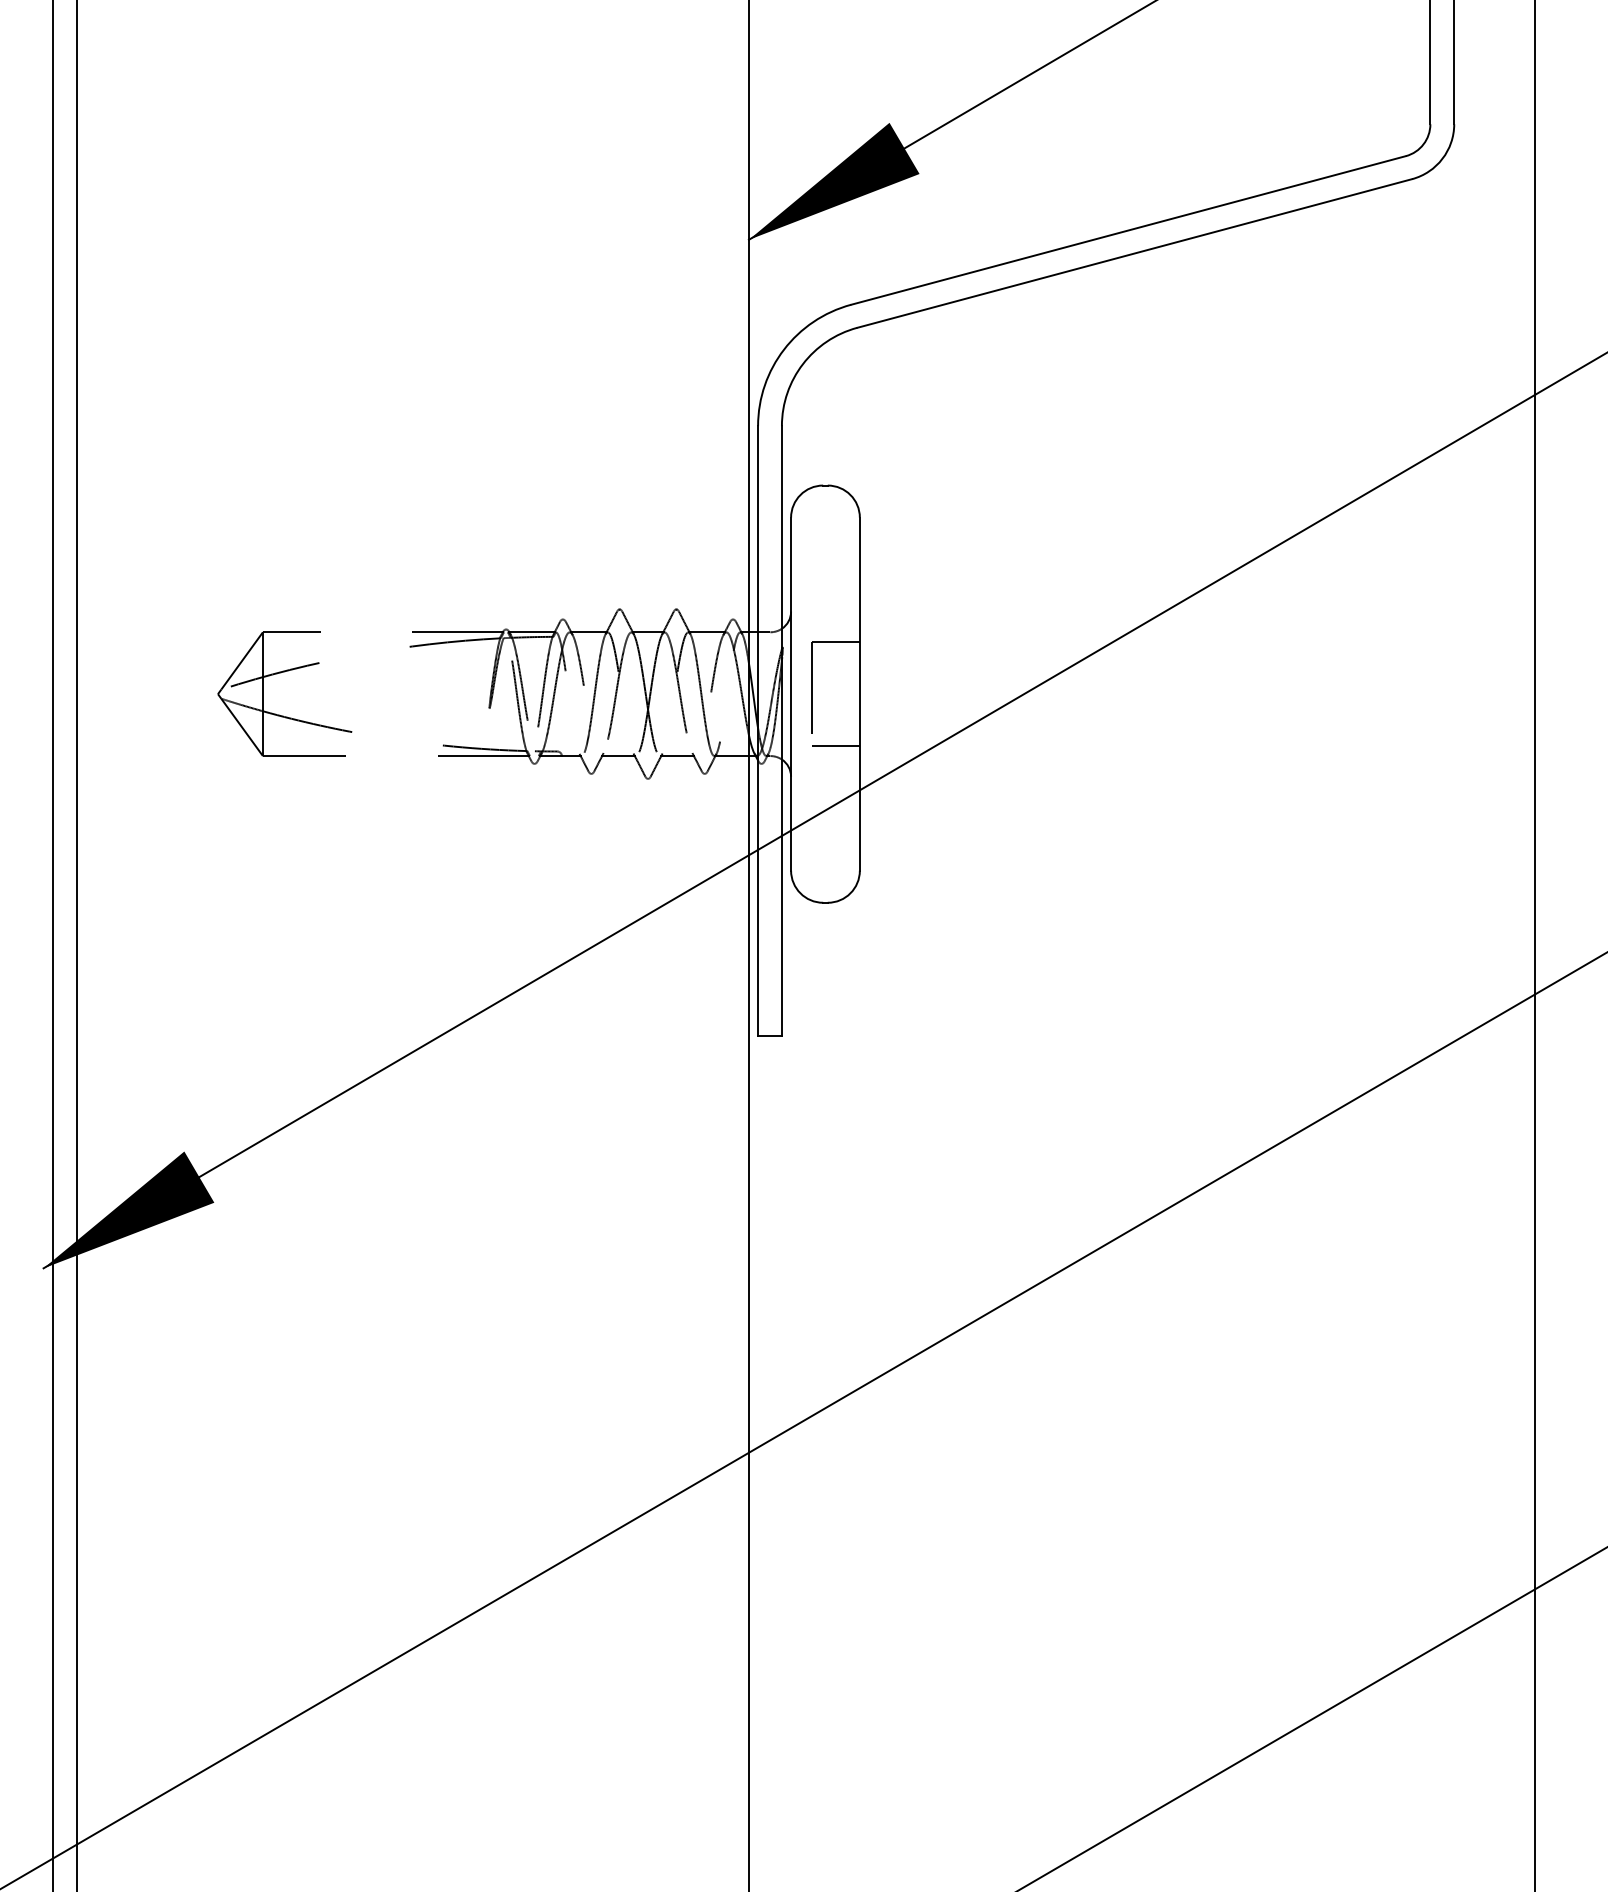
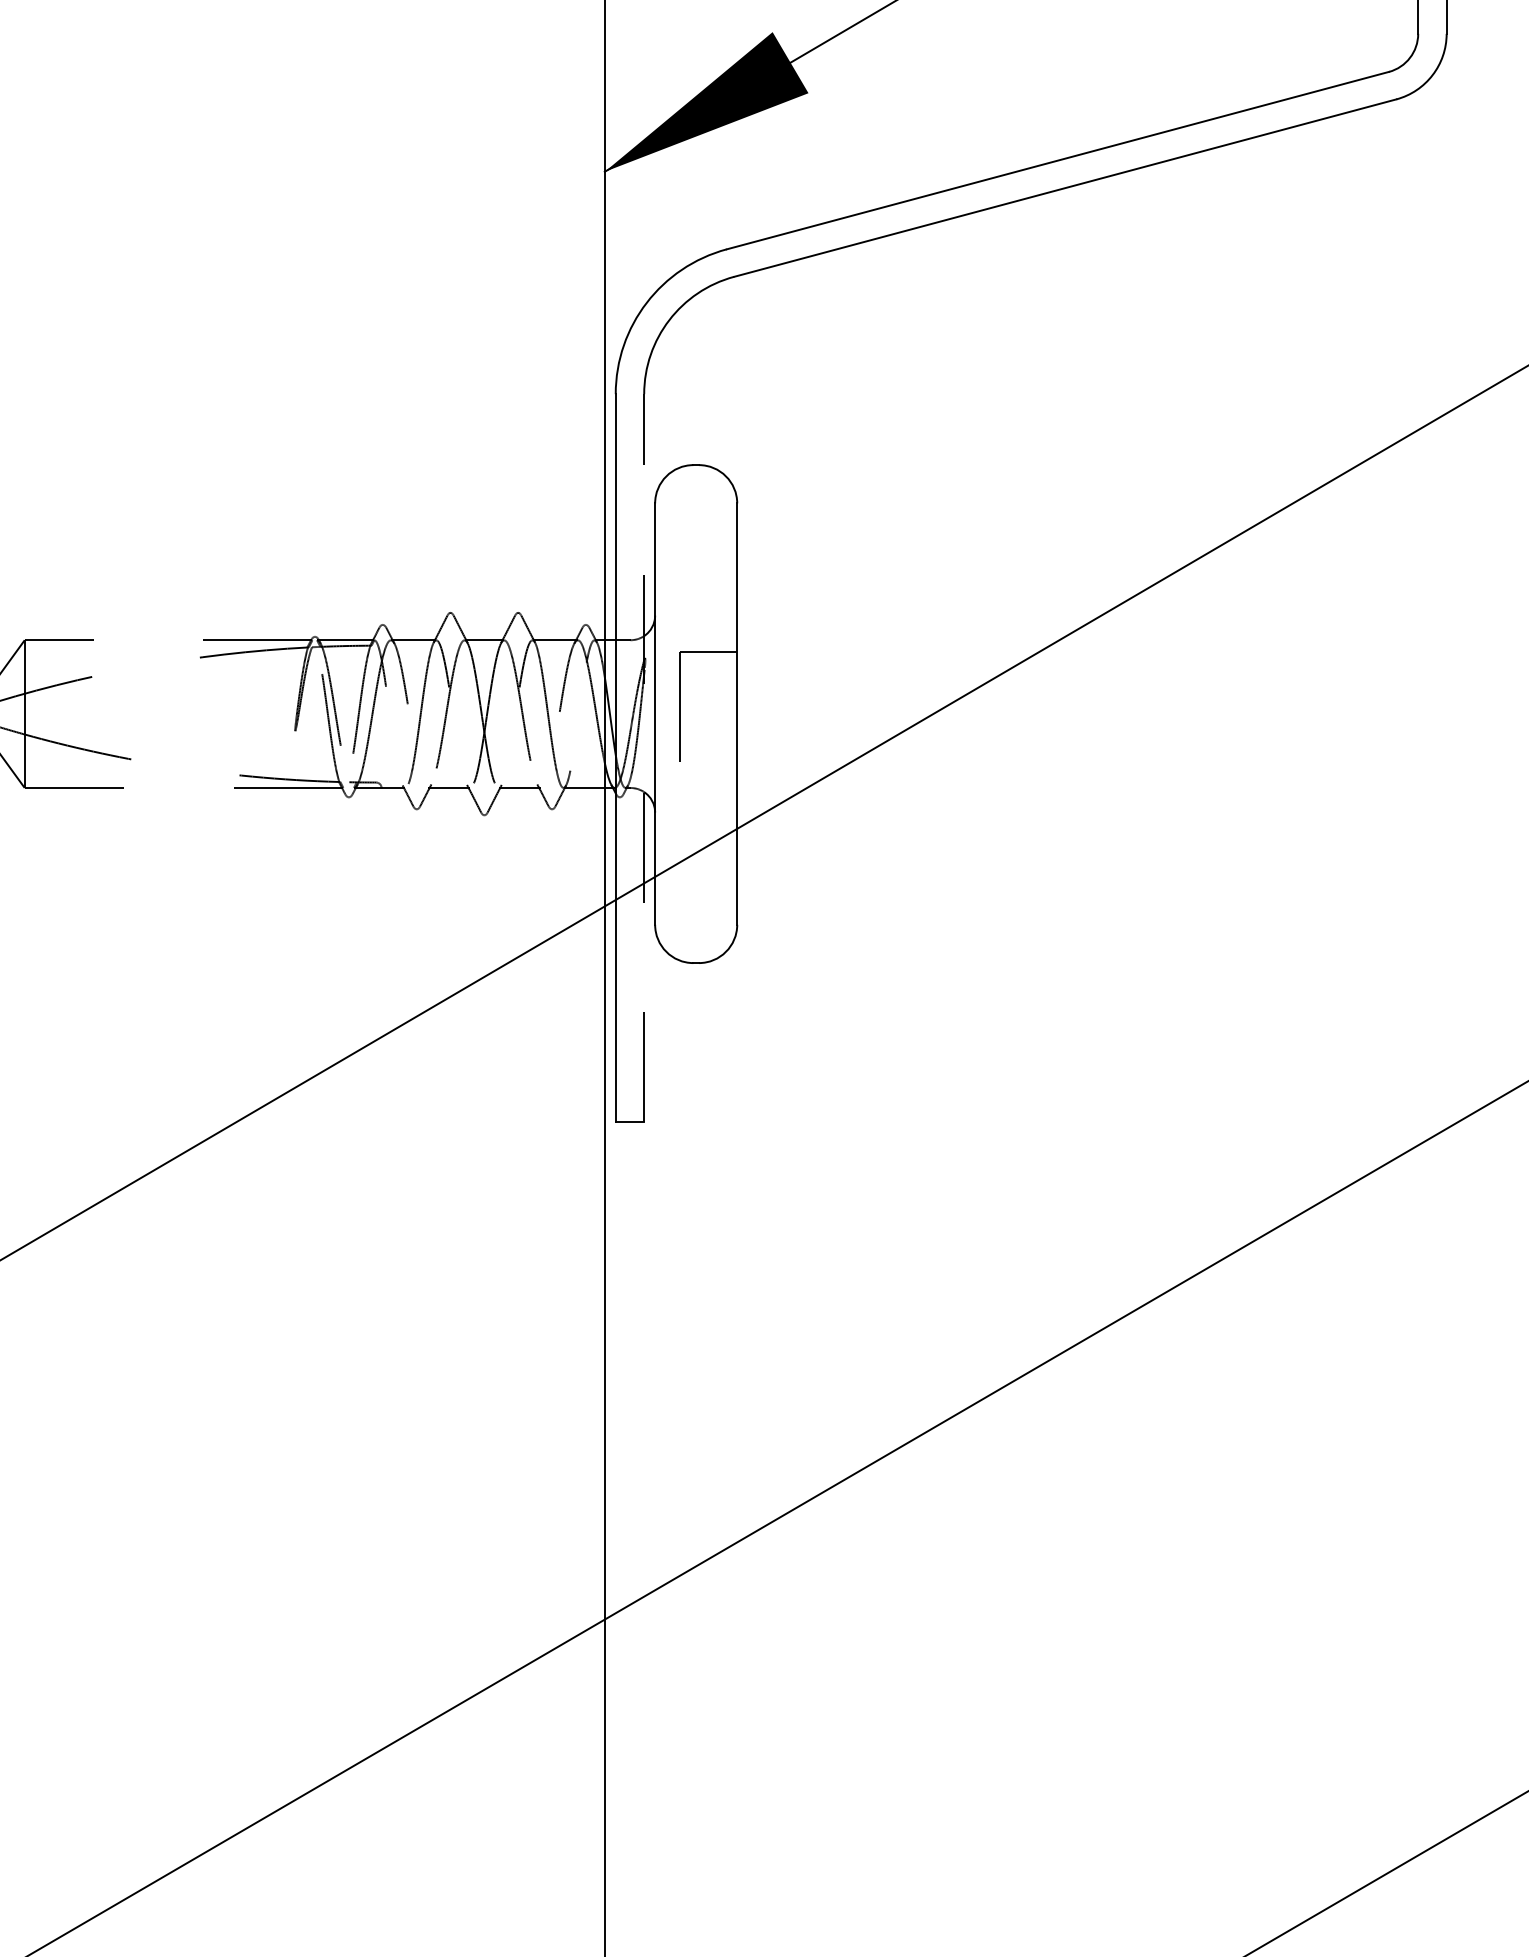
line: (781, 730) -> (643, 757), solid -> dashed
line: (835, 745) -> (708, 775), removed

